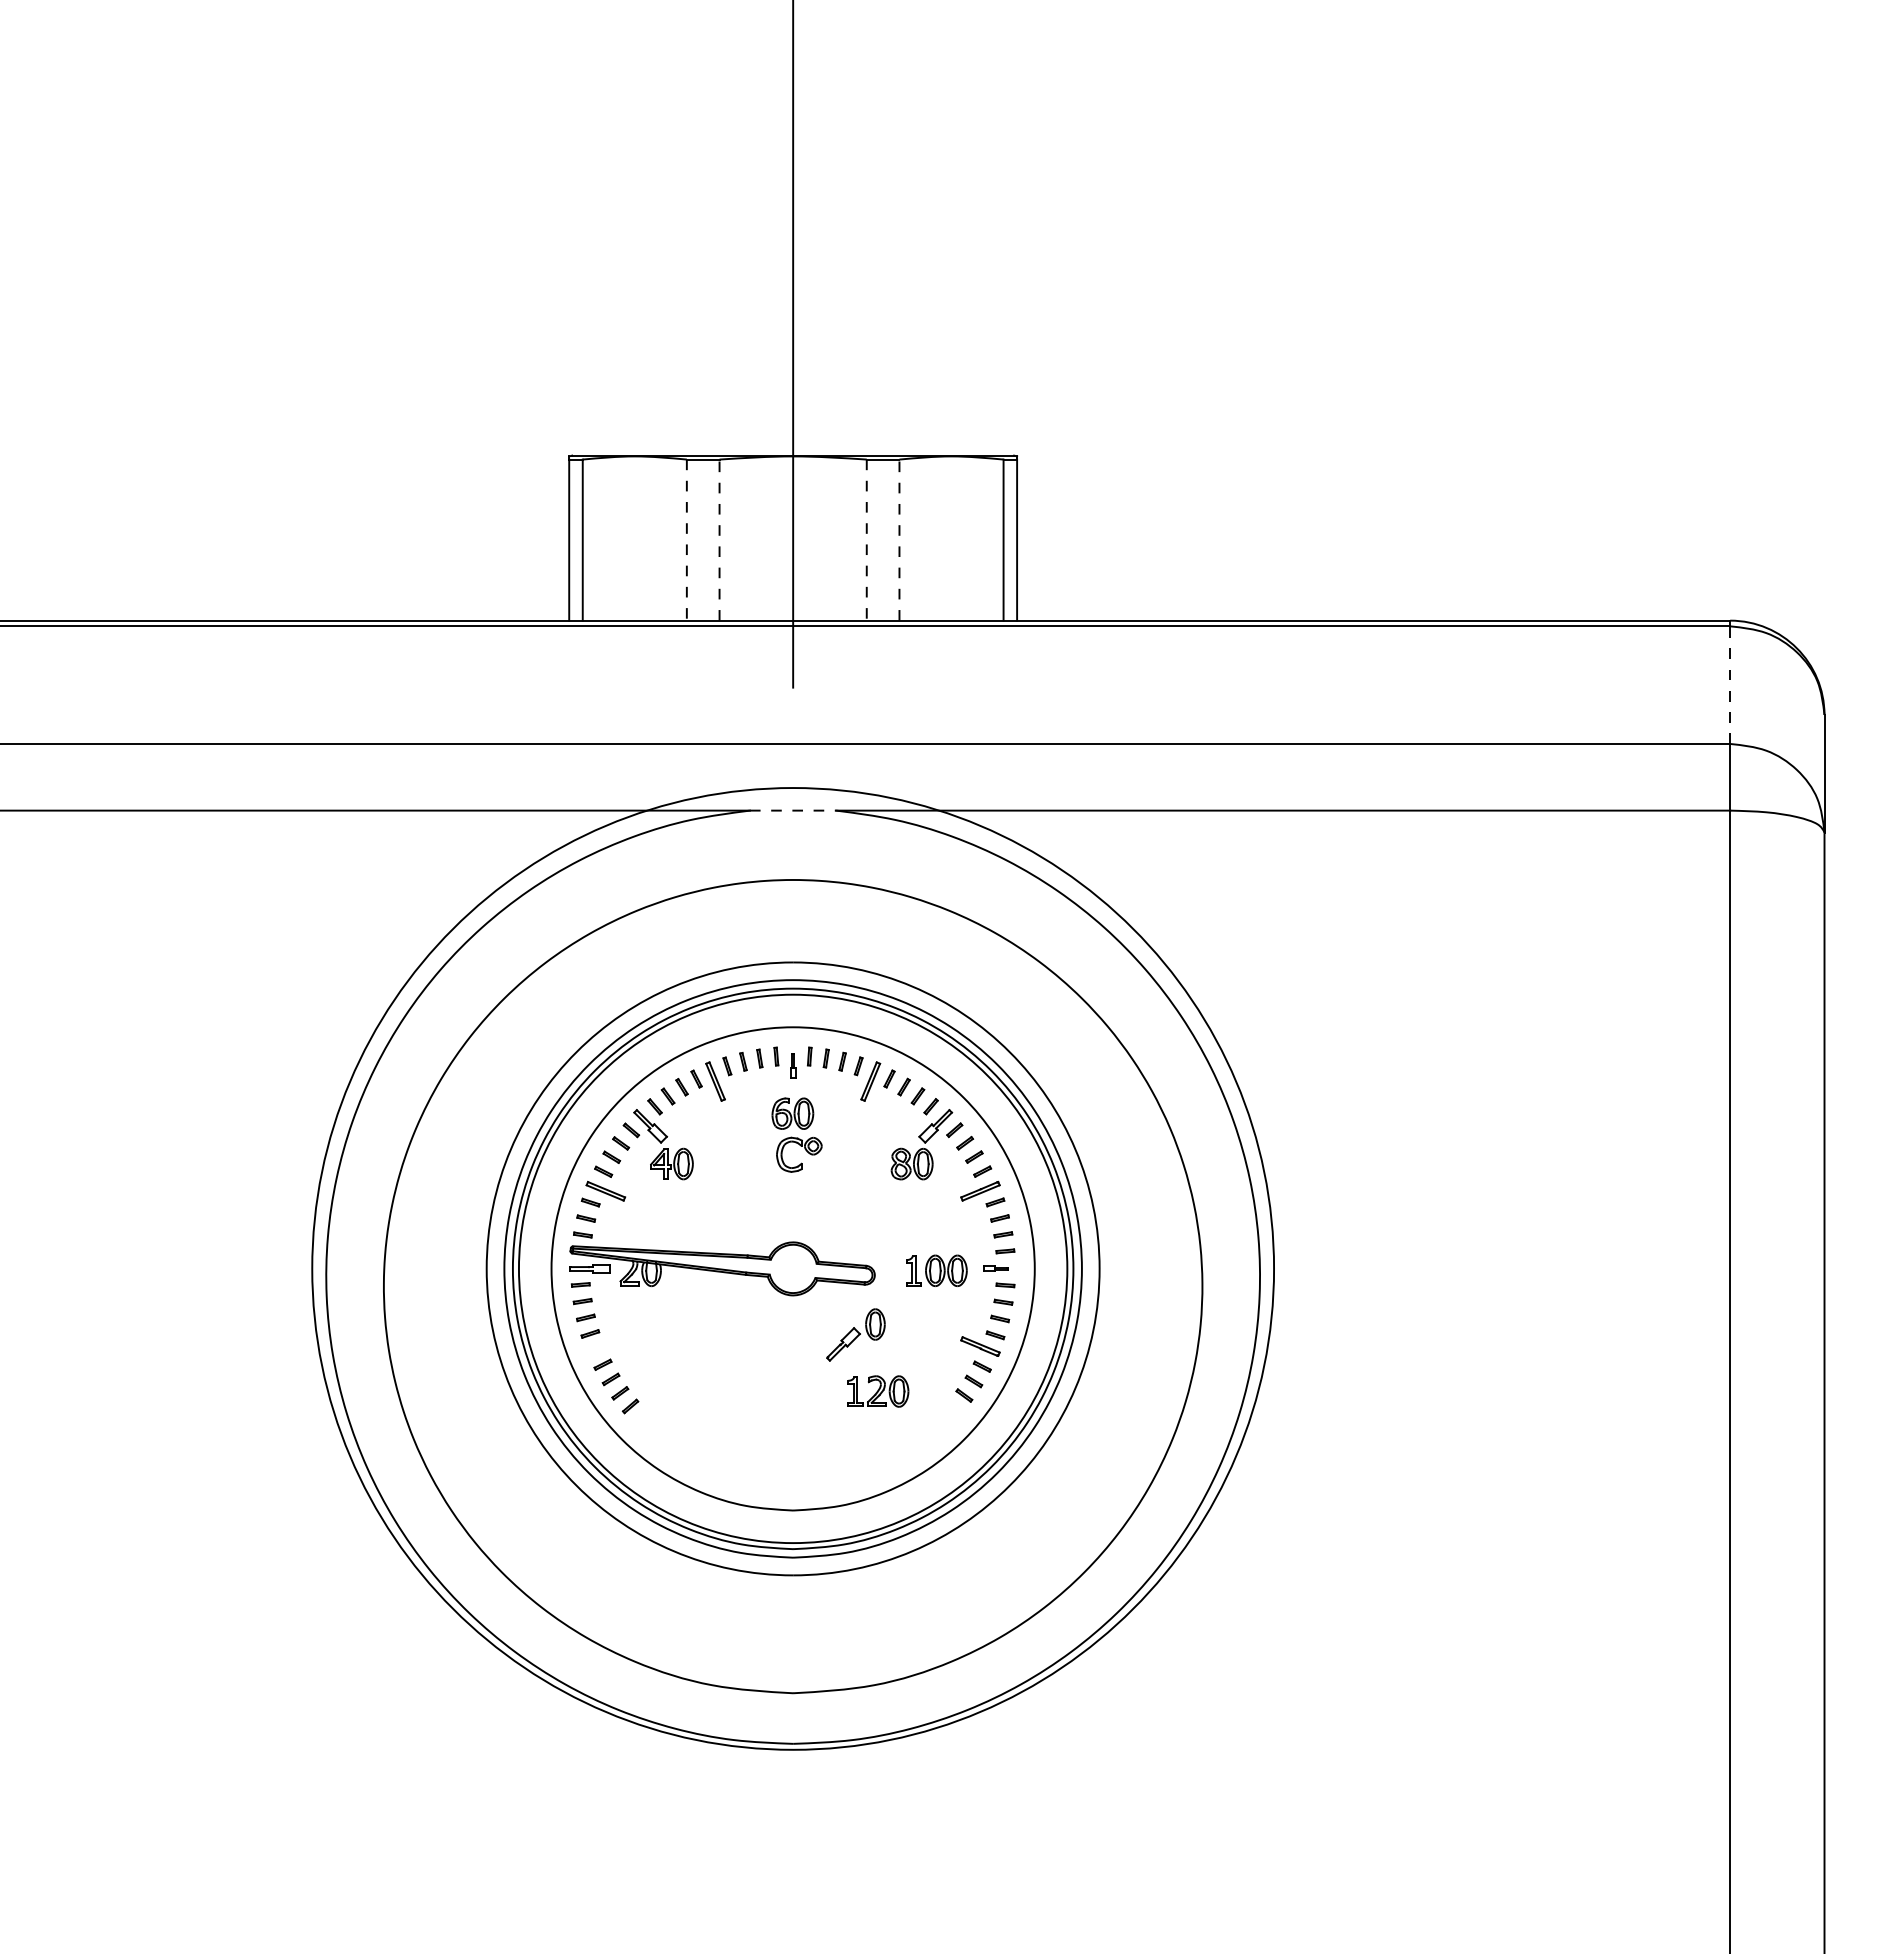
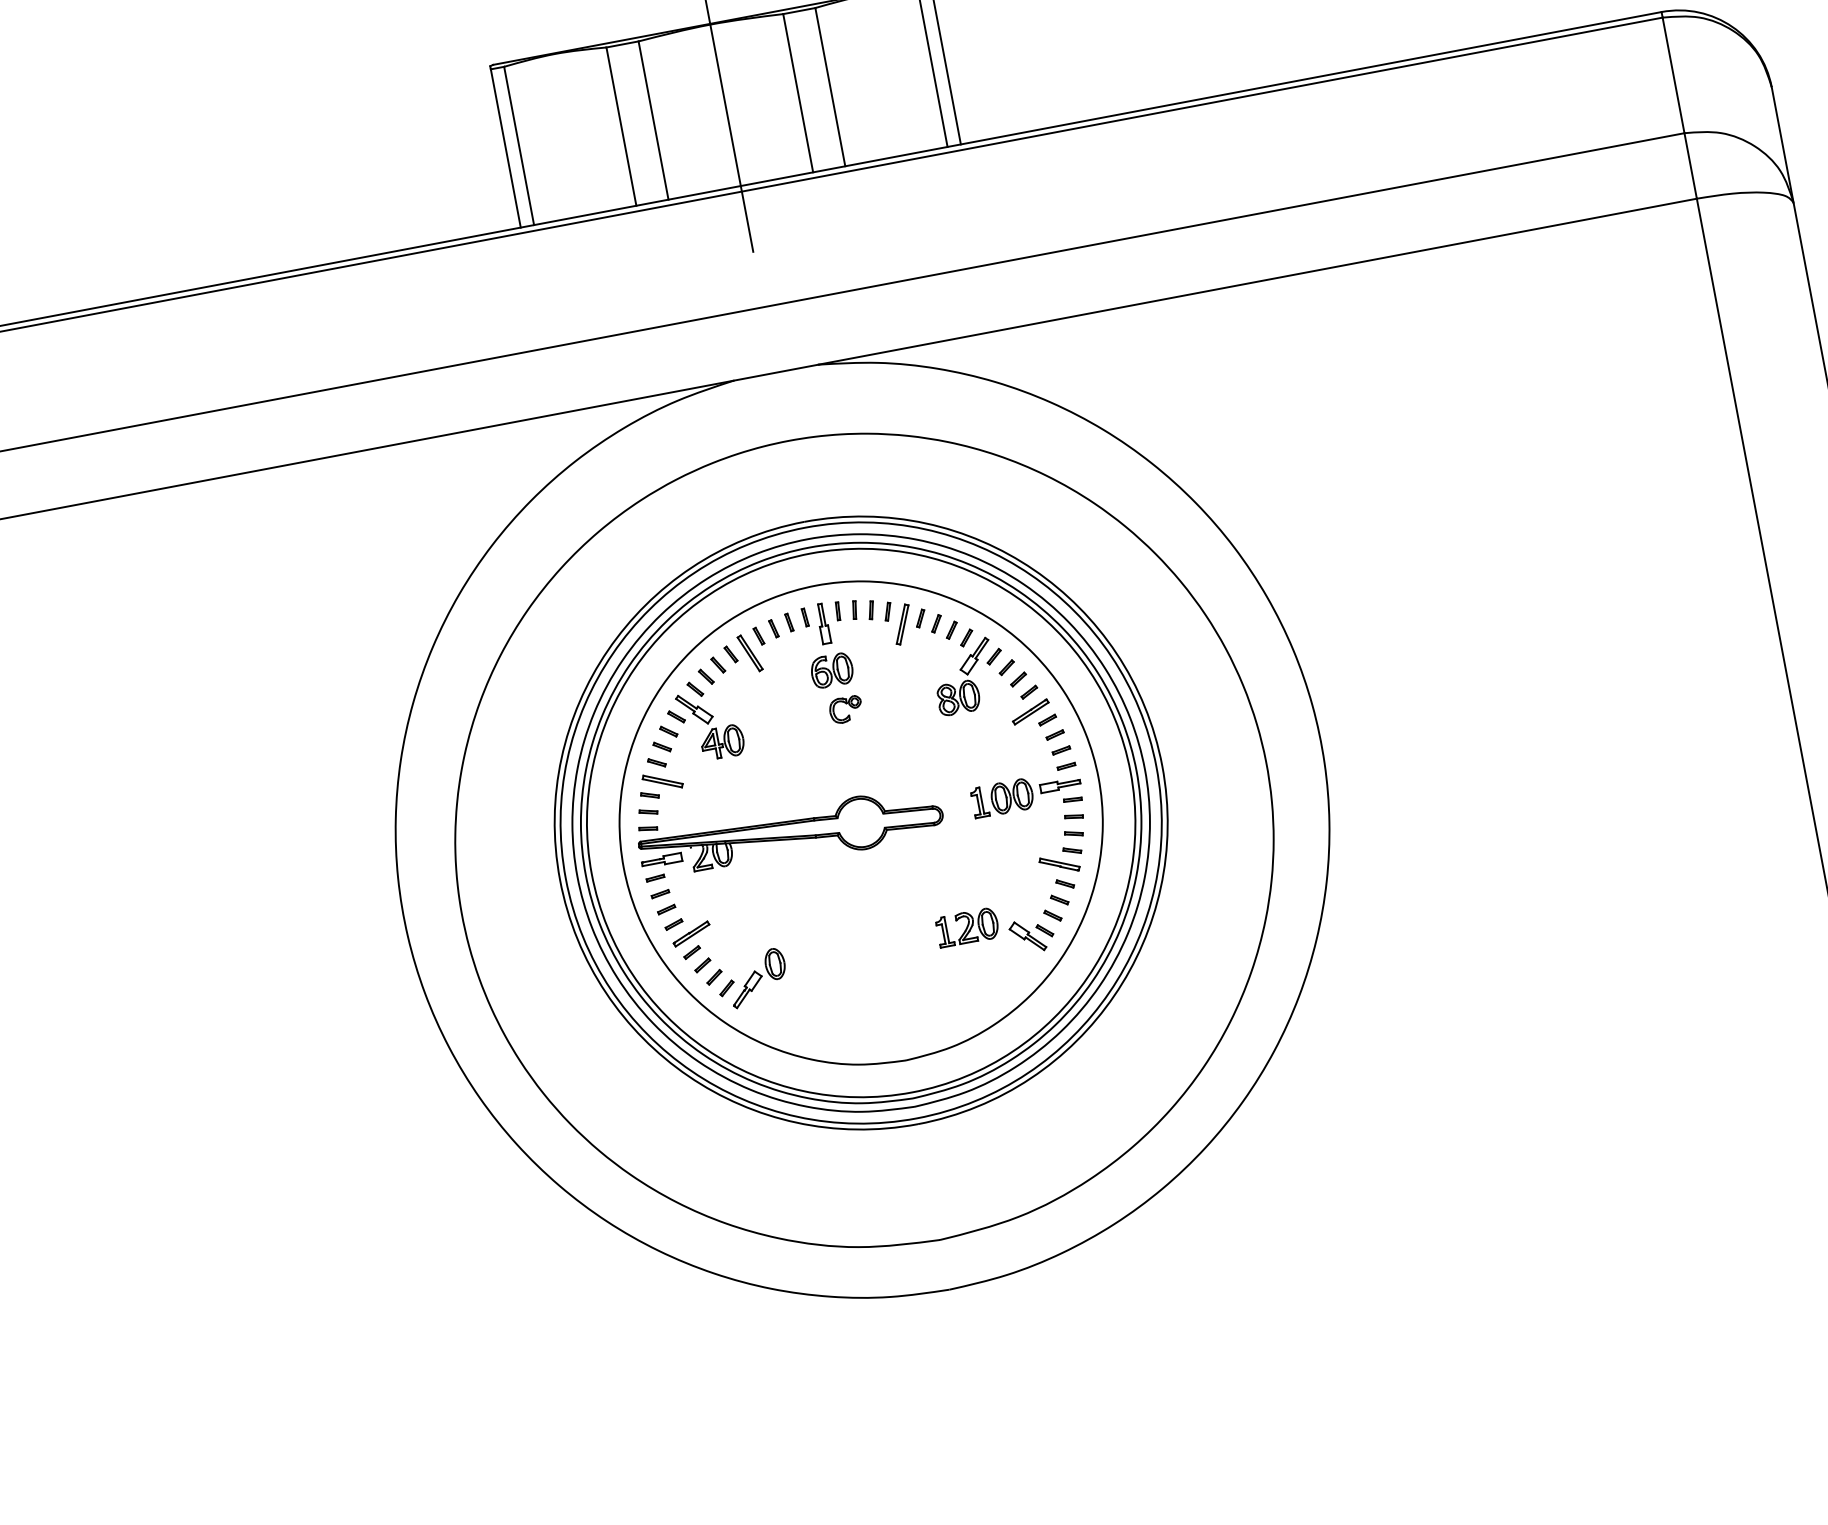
line: (686, 540) -> (621, 127), dashed -> solid
line: (719, 540) -> (653, 120), dashed -> solid
line: (866, 540) -> (798, 93), dashed -> solid
line: (899, 540) -> (830, 87), dashed -> solid
line: (1730, 685) -> (1673, 75), dashed -> solid
line: (793, 810) -> (776, 372), dashed -> solid
part: (792, 1065) -> (822, 623), size x1.67
part: (799, 1154) -> (846, 709), size x0.71
circle: (792, 1268) -> (860, 822), size x0.62
part: (995, 1268) -> (1059, 785), size x1.67
part: (855, 1334) -> (757, 977), moved
part: (605, 1346) -> (691, 934), added
part: (940, 1411) -> (1032, 935), added

